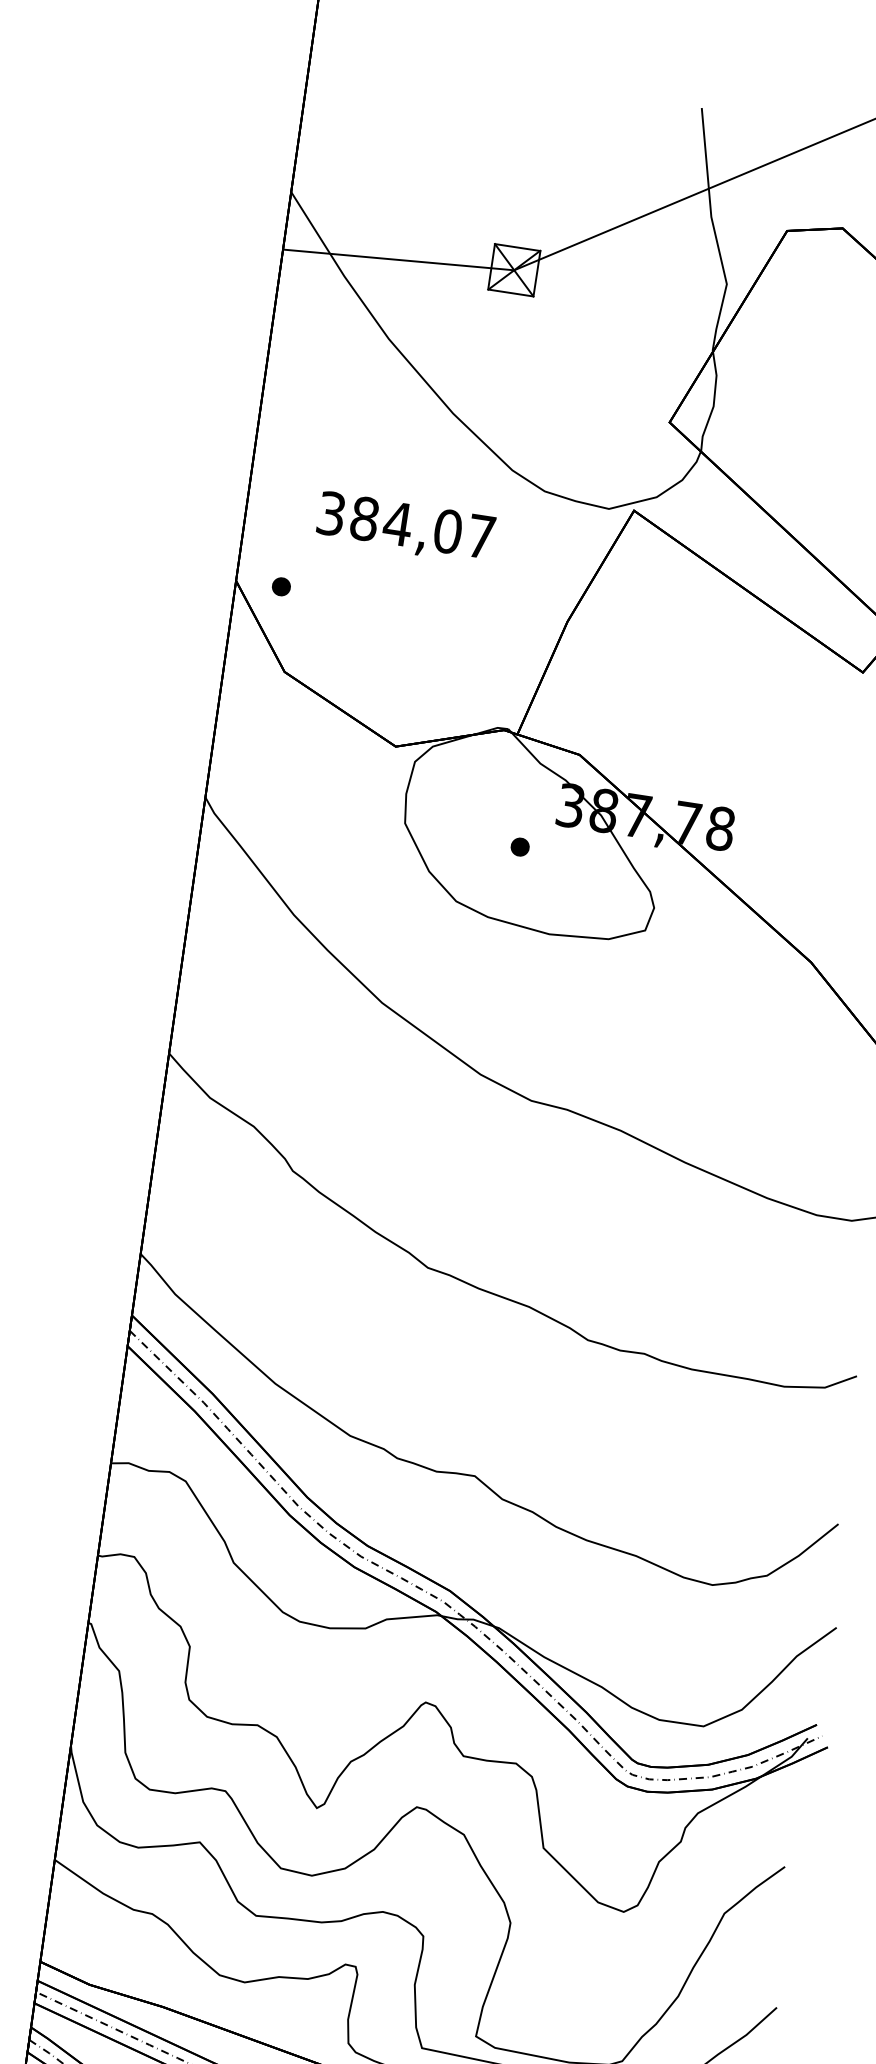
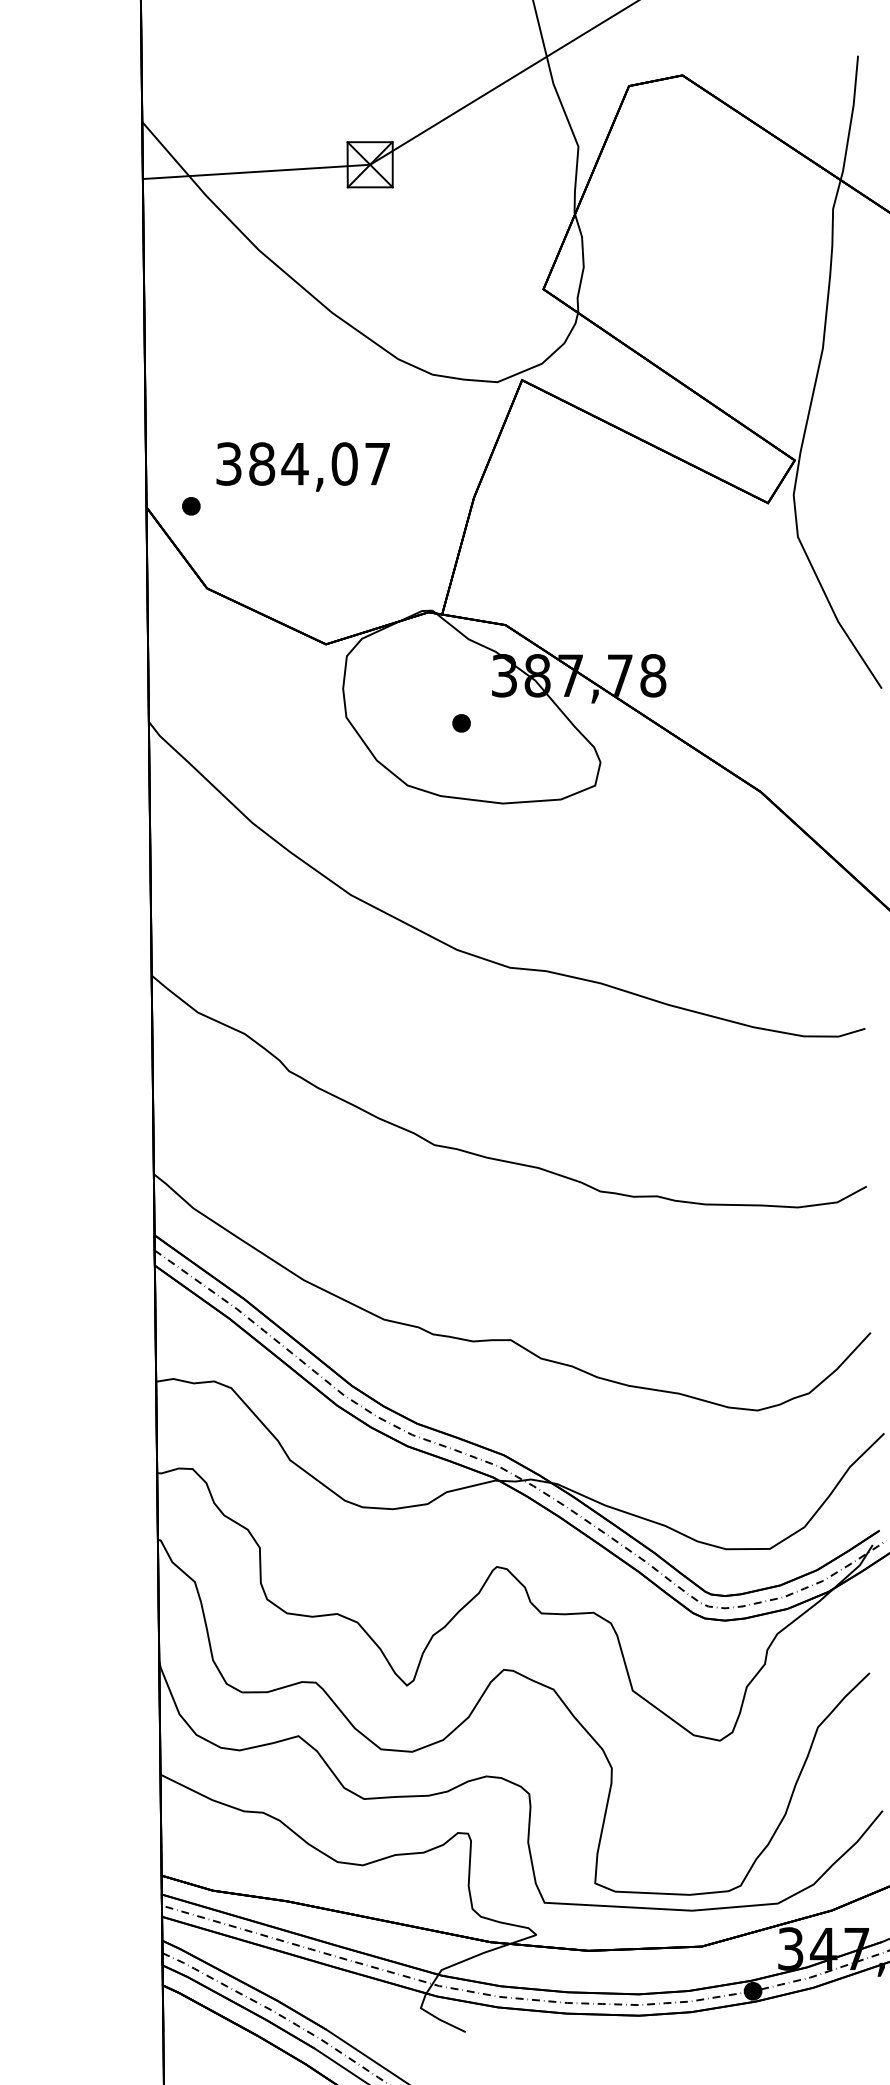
text: (405, 527) -> (302, 466), moved

